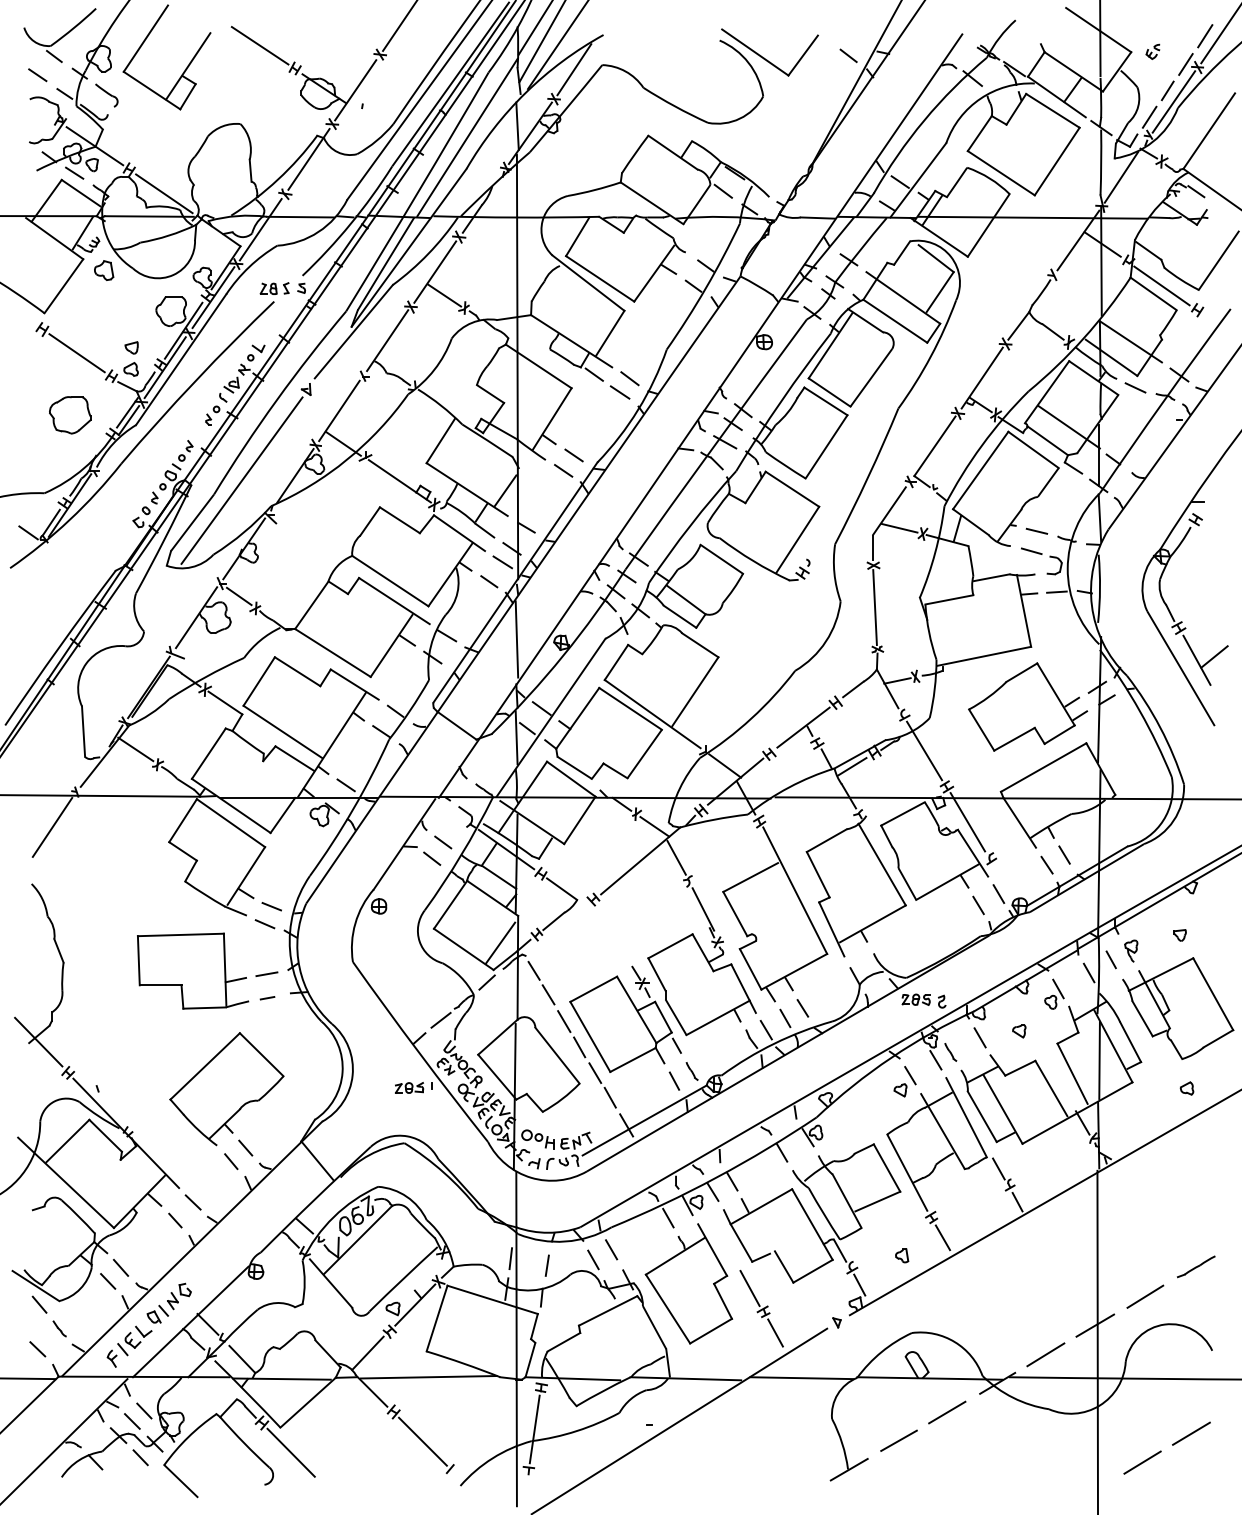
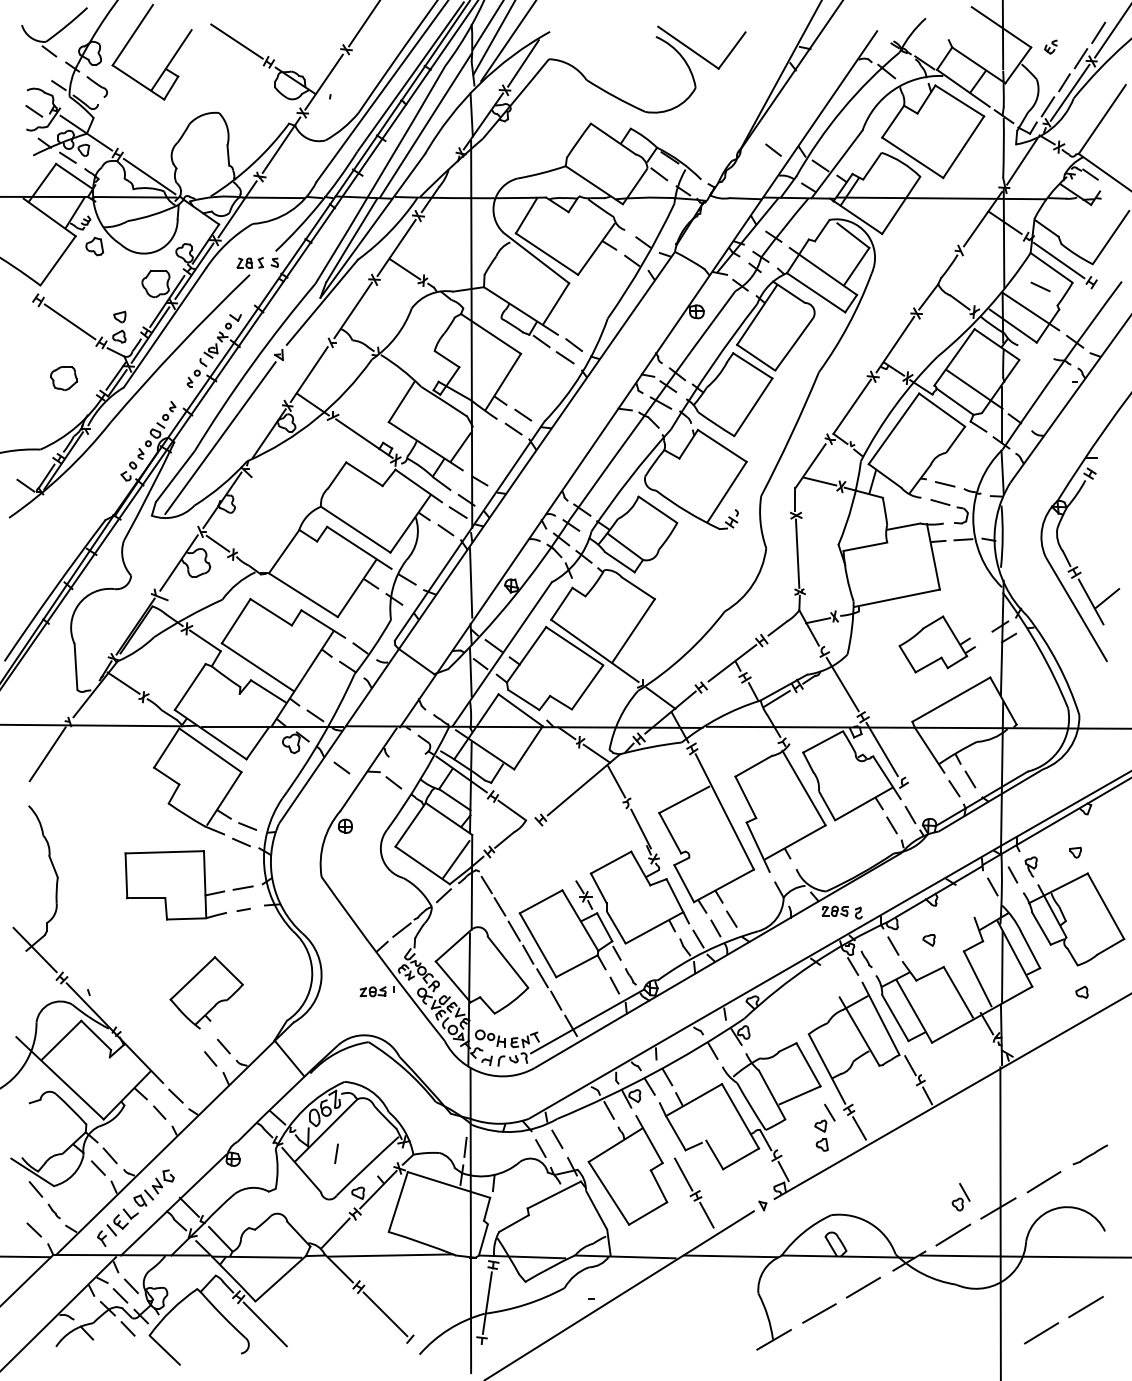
line: (848, 55) -> (773, 149), moved
line: (37, 75) -> (34, 111), moved
line: (1135, 387) -> (1040, 286), moved
part: (70, 415) -> (64, 378), size x0.7
part: (1028, 706) -> (937, 644), size x0.7
line: (443, 842) -> (342, 767), moved
part: (1054, 993) -> (961, 1196), moved
part: (904, 1081) -> (824, 1118), moved
part: (226, 1089) -> (206, 993), size x0.7
line: (546, 1265) -> (335, 1153), moved

